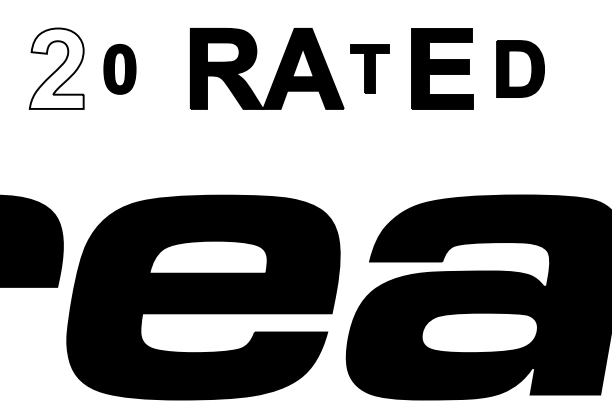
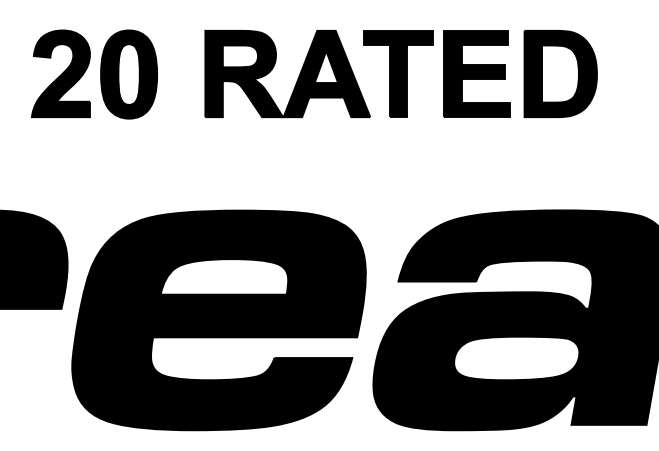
fill: (56, 68) -> (60, 73), added
part: (370, 68) -> (398, 73), size x1.67
part: (119, 69) -> (128, 74), size x1.67
part: (520, 69) -> (560, 74), size x1.43

